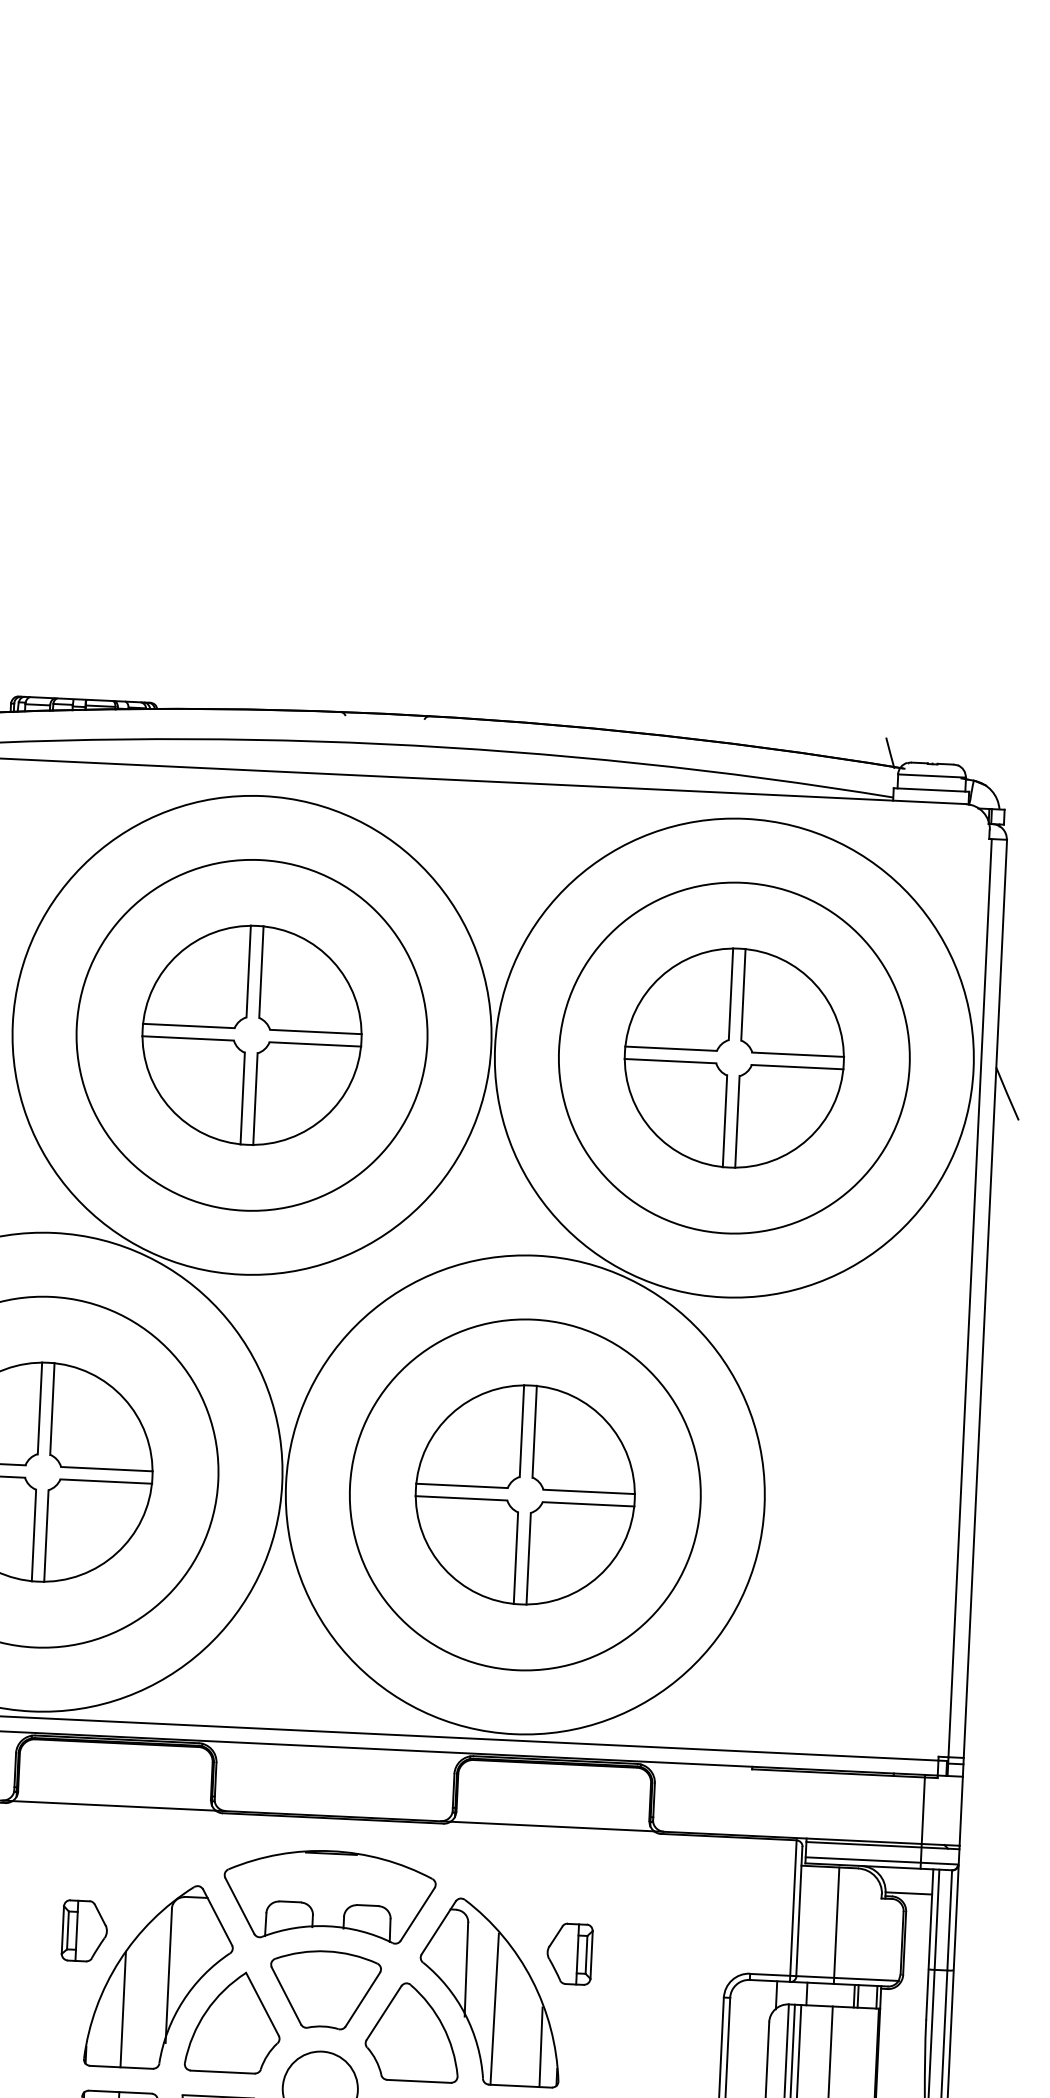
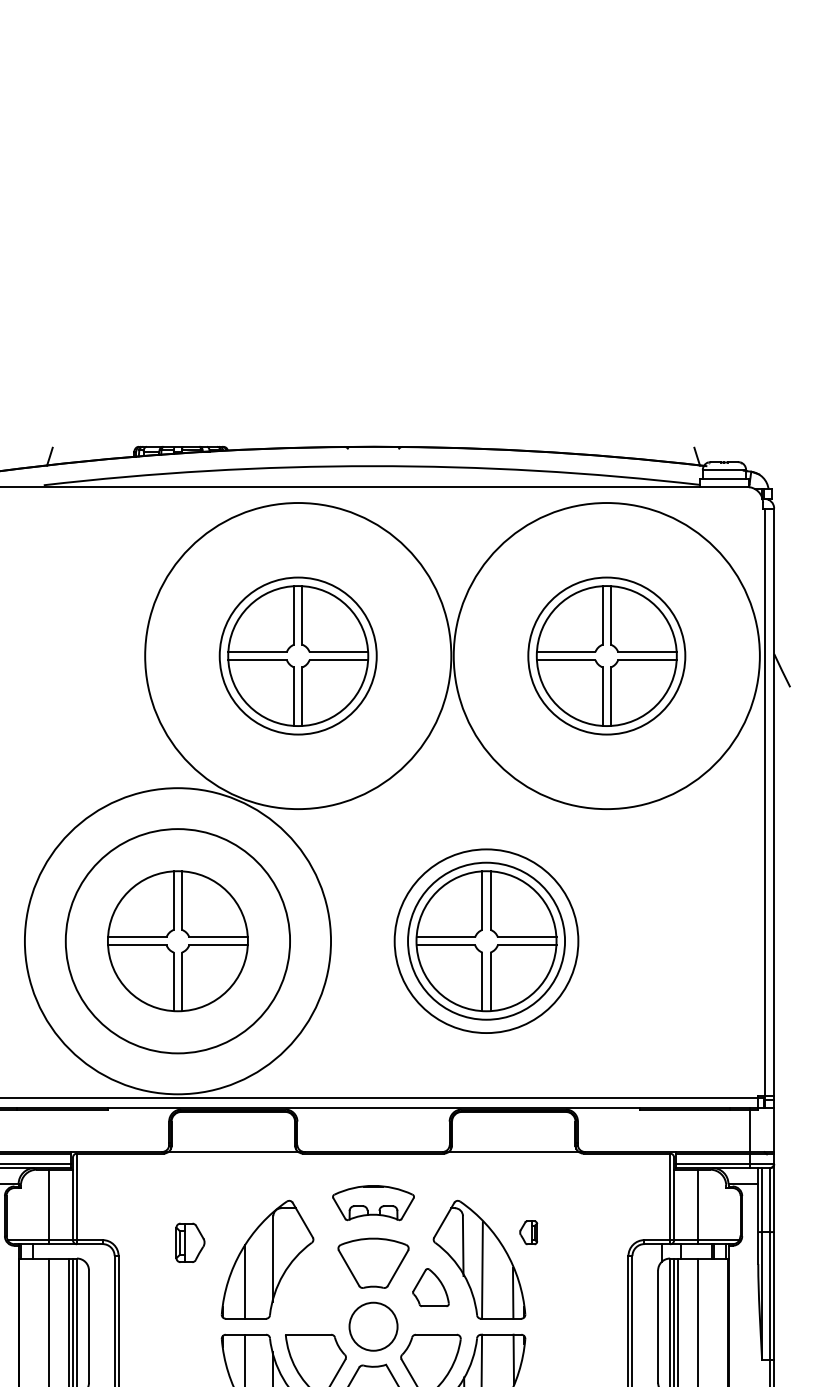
circle: (252, 1034) -> (298, 655), size x0.7
circle: (733, 1057) -> (606, 655), size x0.7
circle: (525, 1495) -> (486, 941), size x0.6
circle: (525, 1495) -> (486, 941), size x0.7
part: (329, 1894) -> (373, 1202), size x0.6
part: (84, 1930) -> (190, 1242), moved
part: (569, 1953) -> (528, 1232), size x0.6
part: (232, 2021) -> (315, 1286), removed
part: (412, 2032) -> (430, 1287), size x0.6

